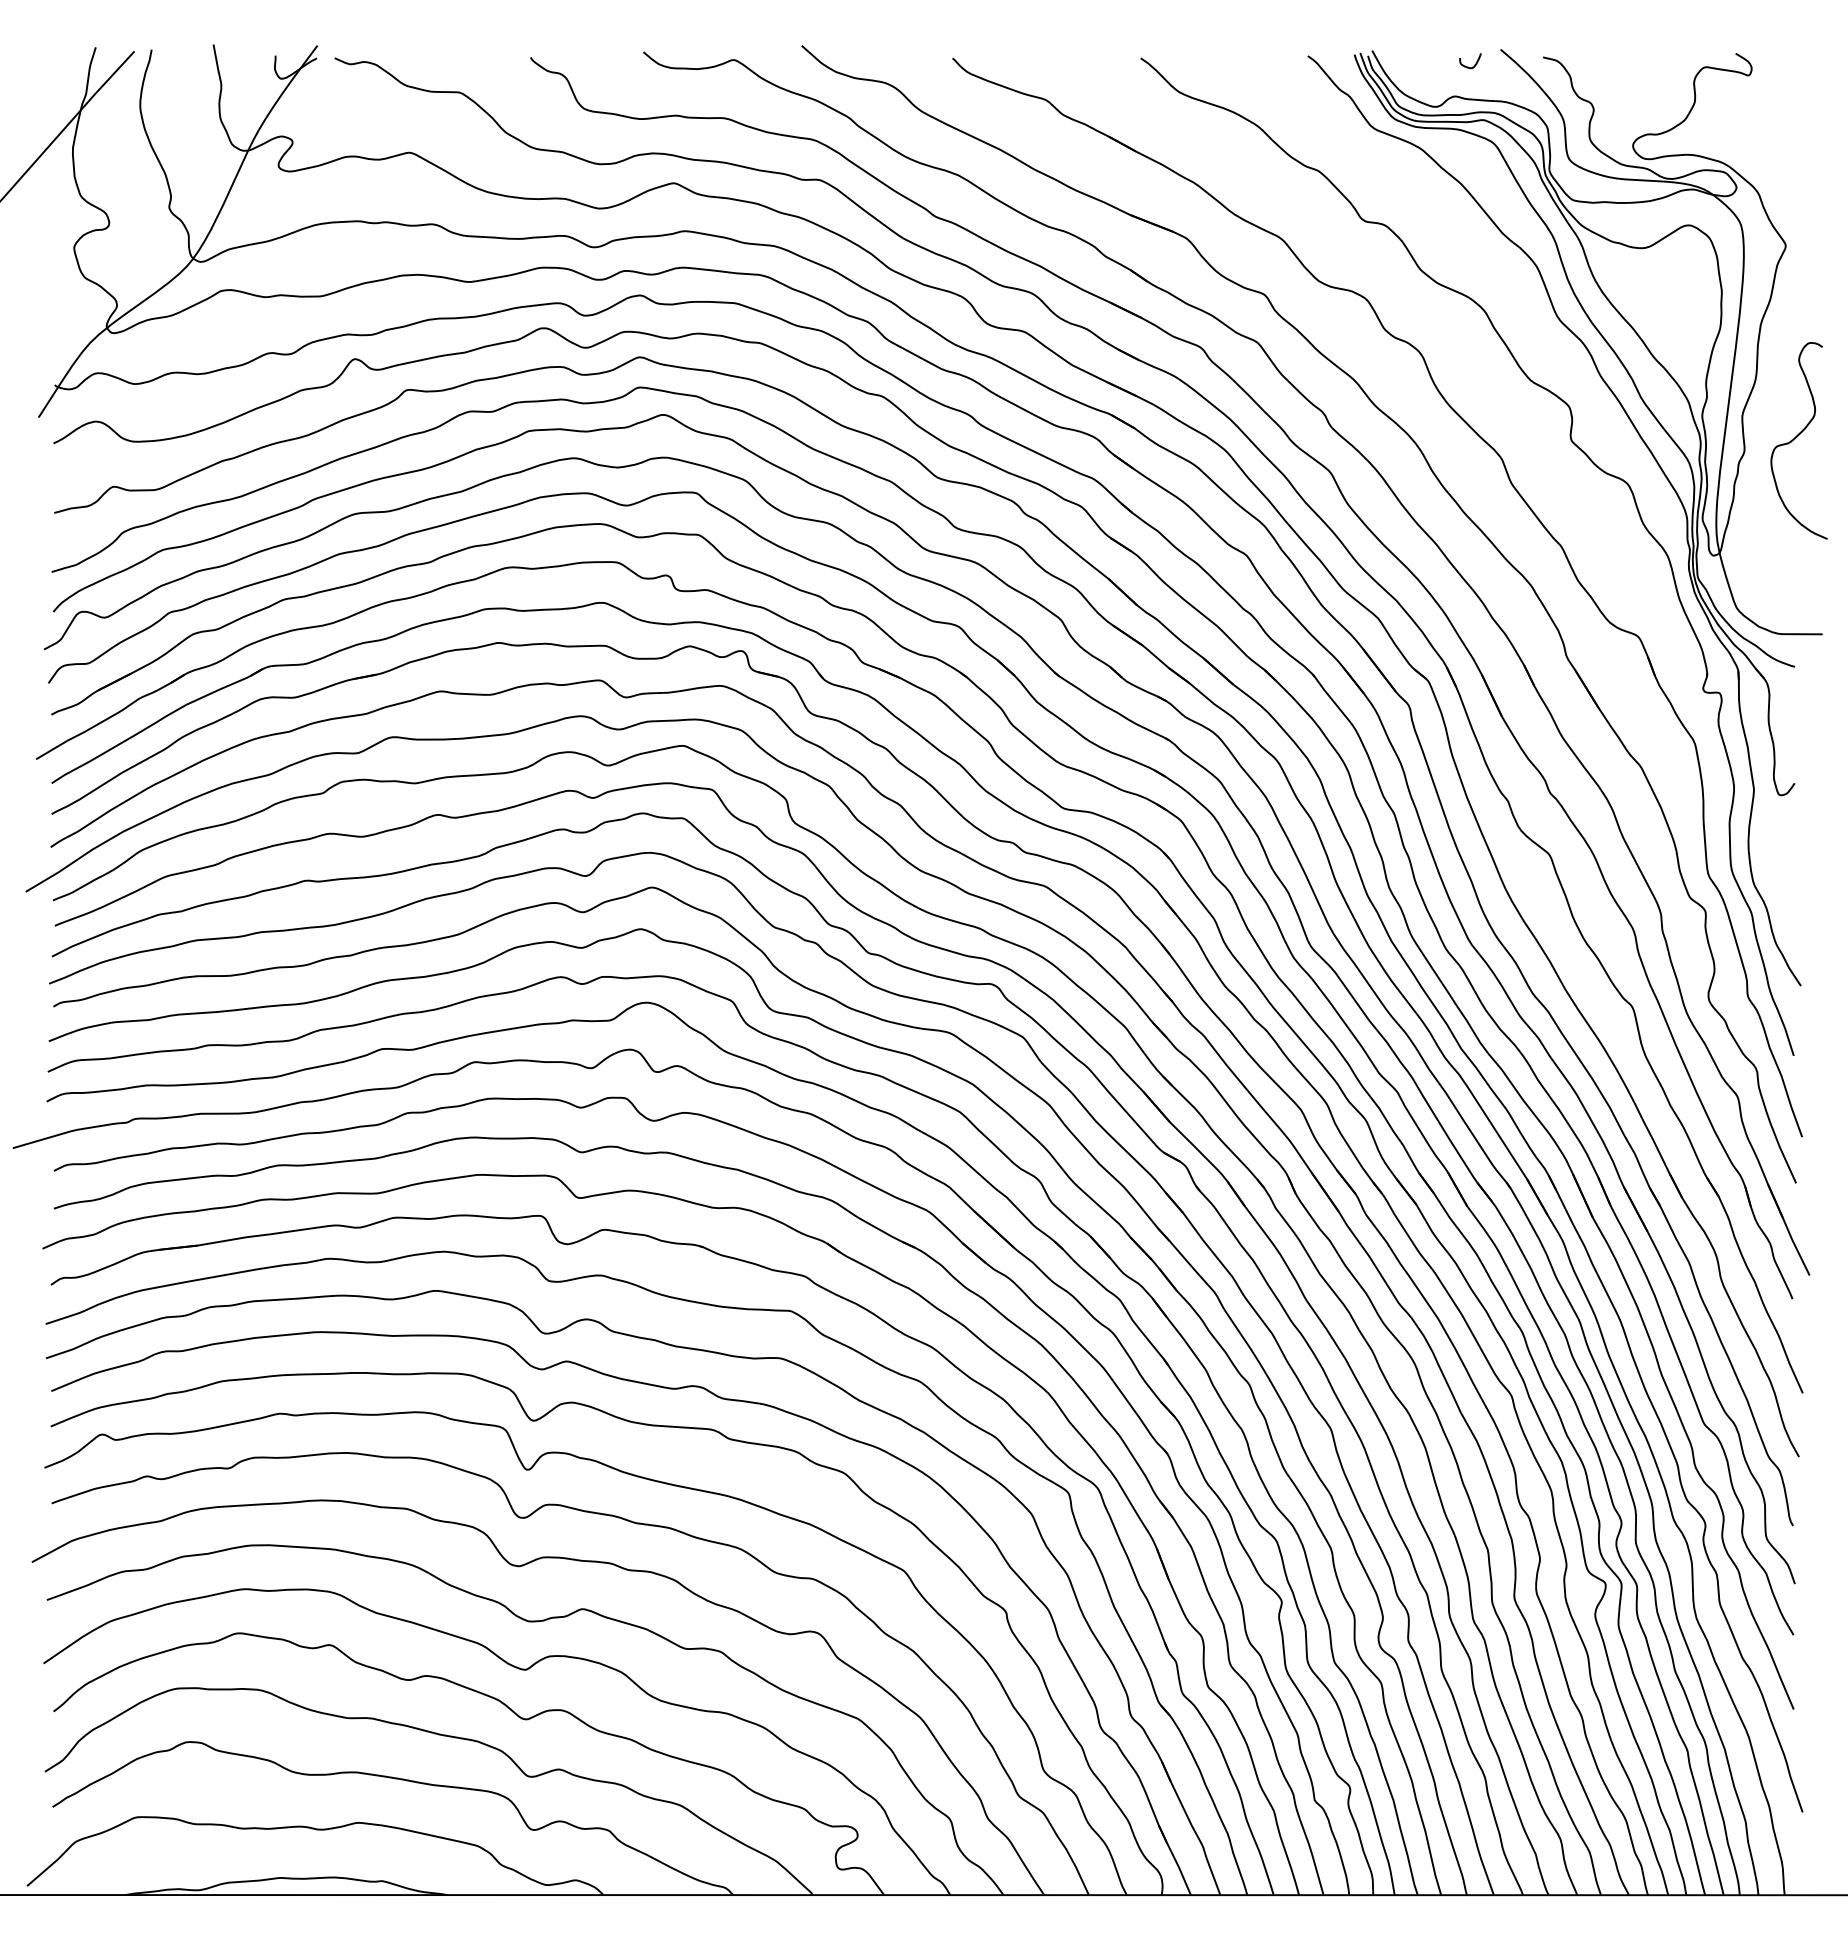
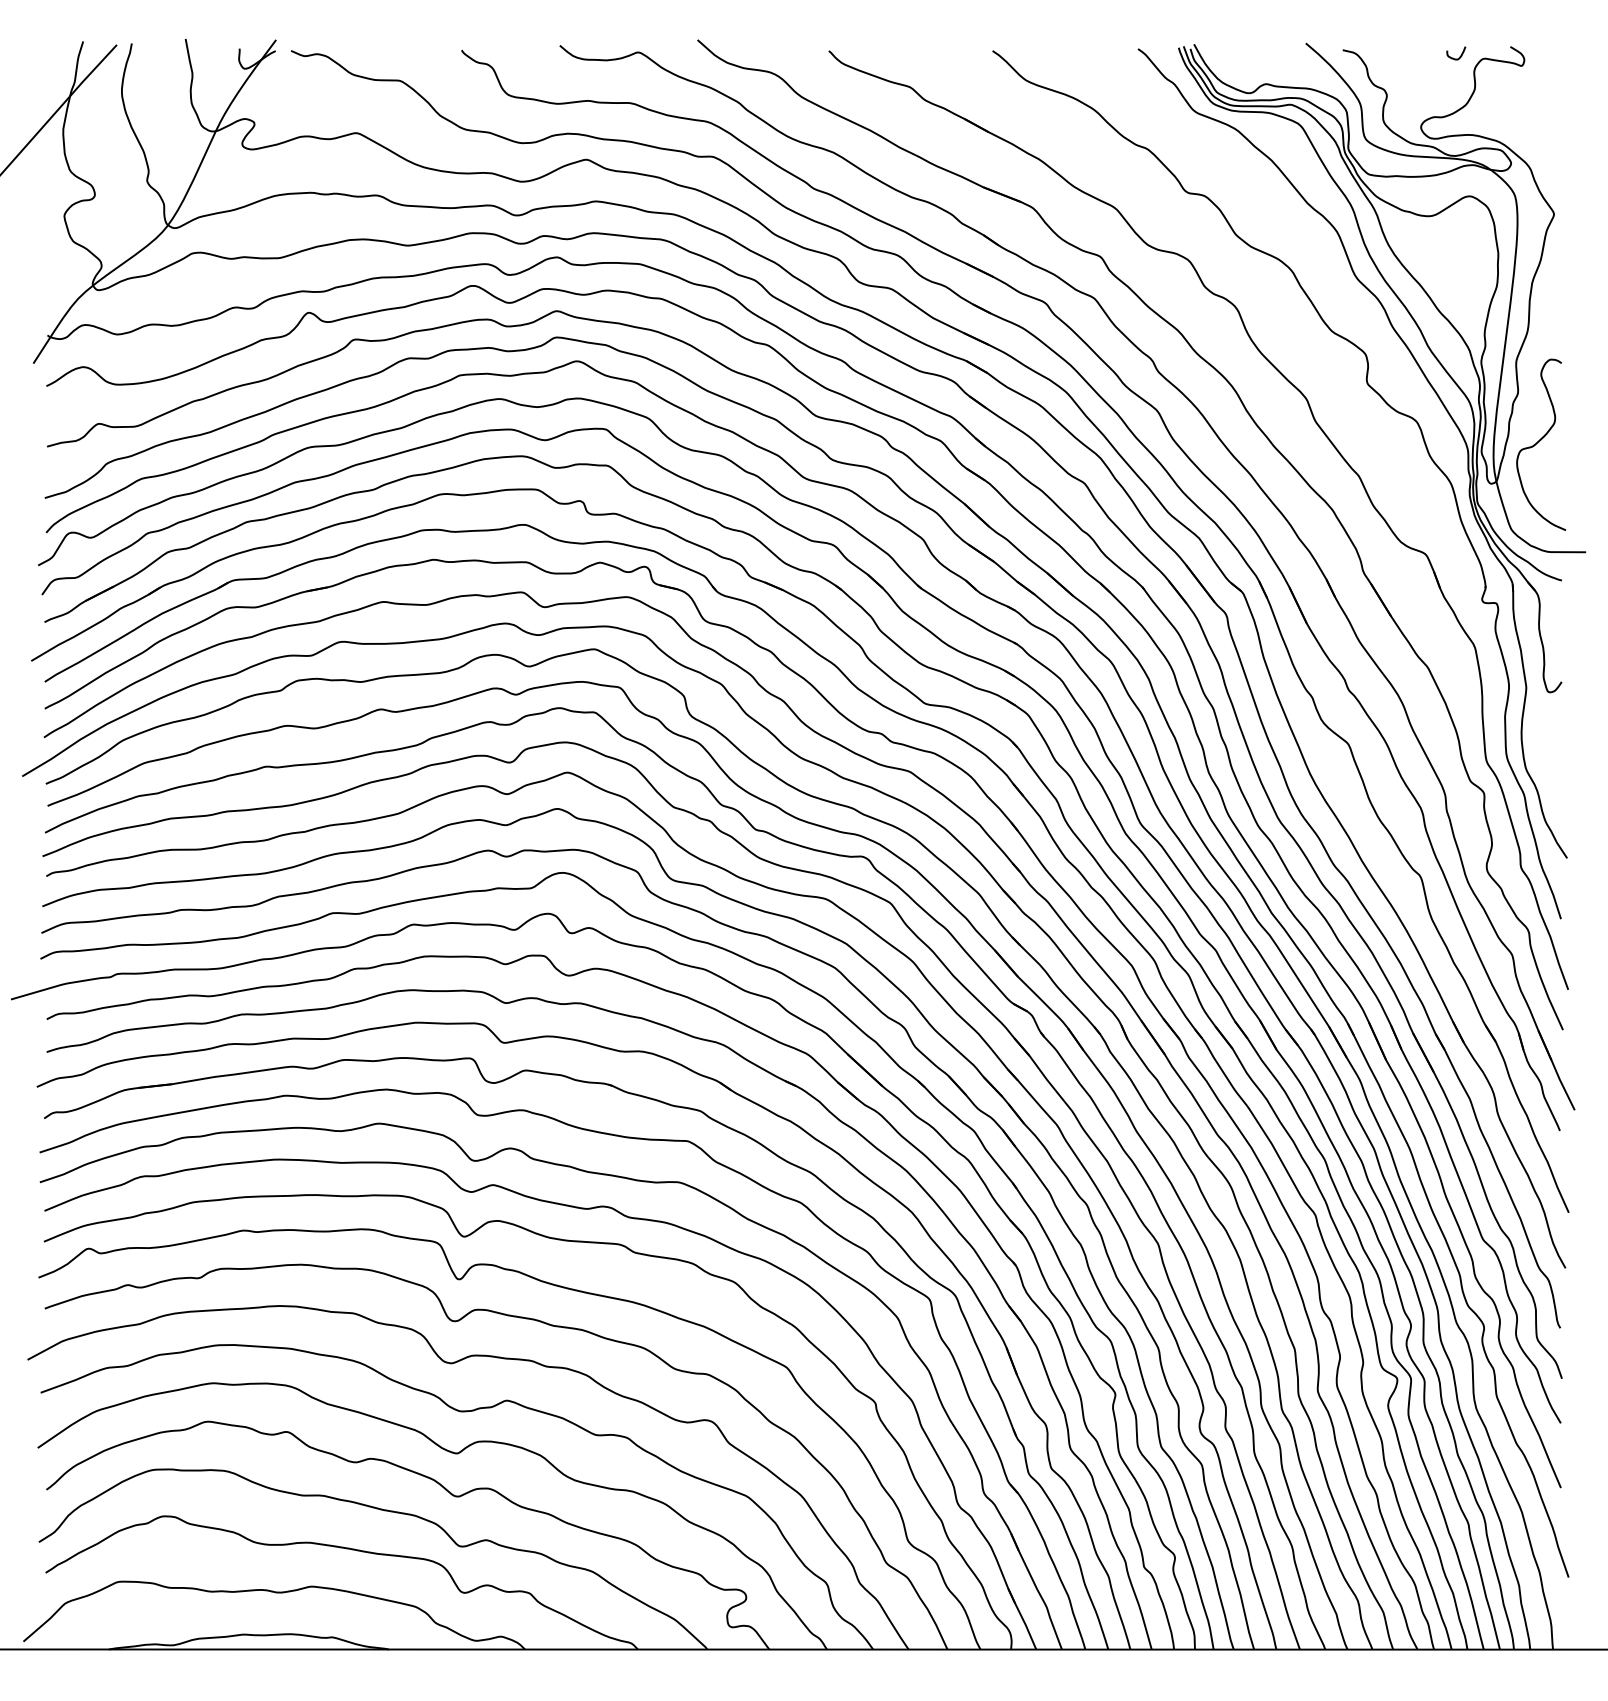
curve: (1474, 64) -> (1459, 56), moved
curve: (1796, 438) -> (1538, 442), moved

